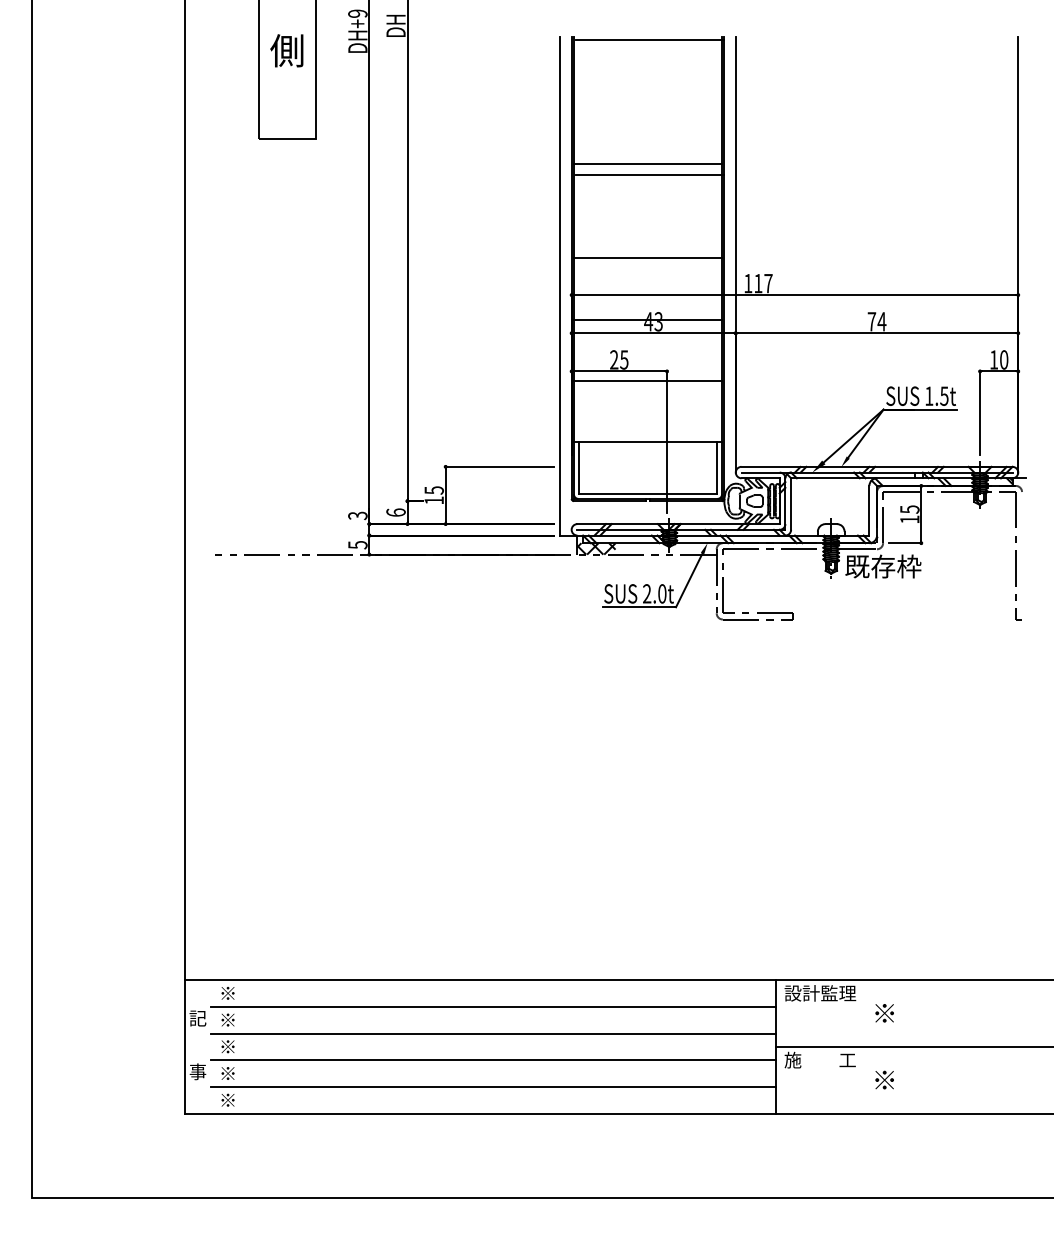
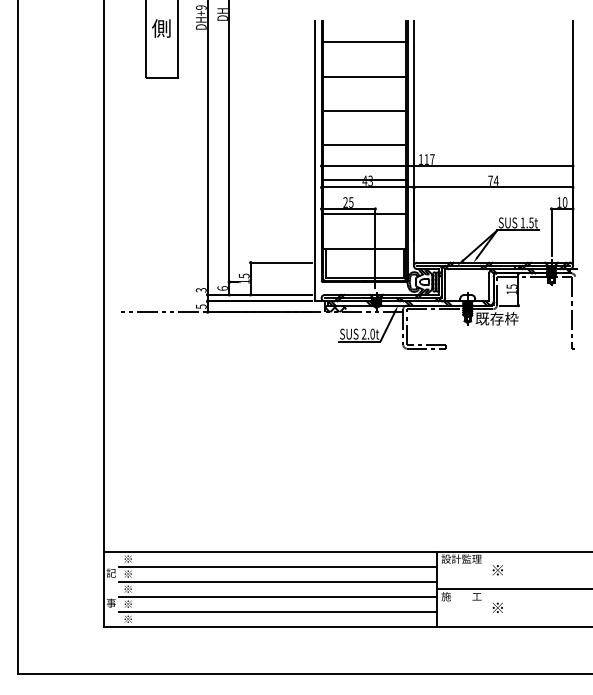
line: (649, 40) -> (365, 42), moved
line: (647, 164) -> (364, 111), moved
line: (649, 175) -> (365, 76), moved

